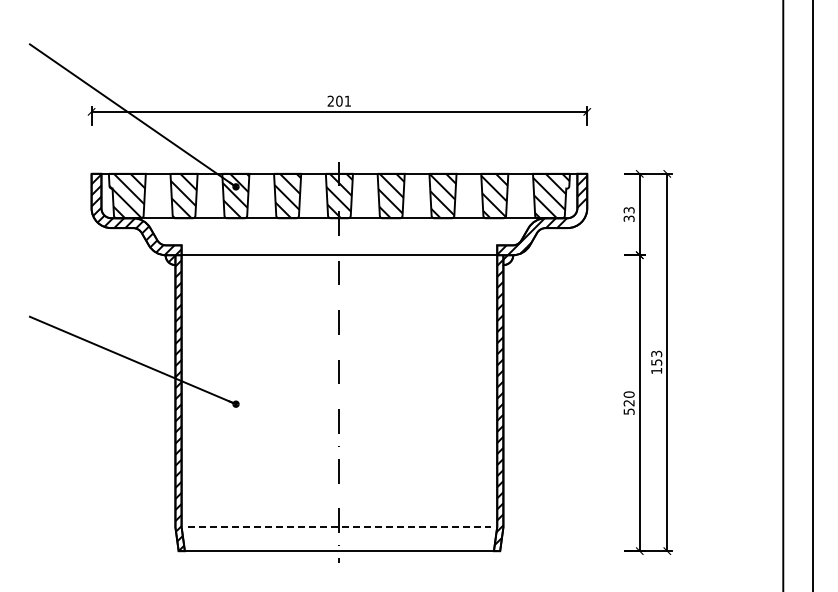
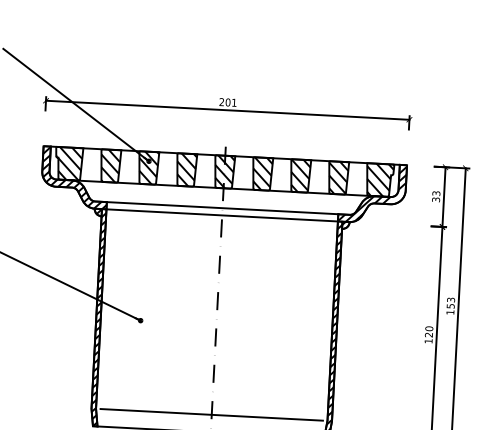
line: (339, 245) -> (222, 208), added
text: (628, 411) -> (428, 341), 520 -> 120
line: (339, 527) -> (211, 415), dashed -> solid

